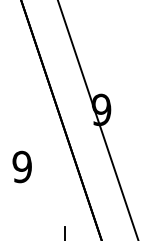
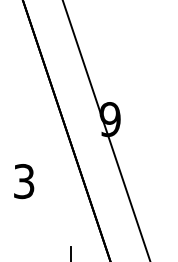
text: (21, 167) -> (23, 182), 9 -> 3

